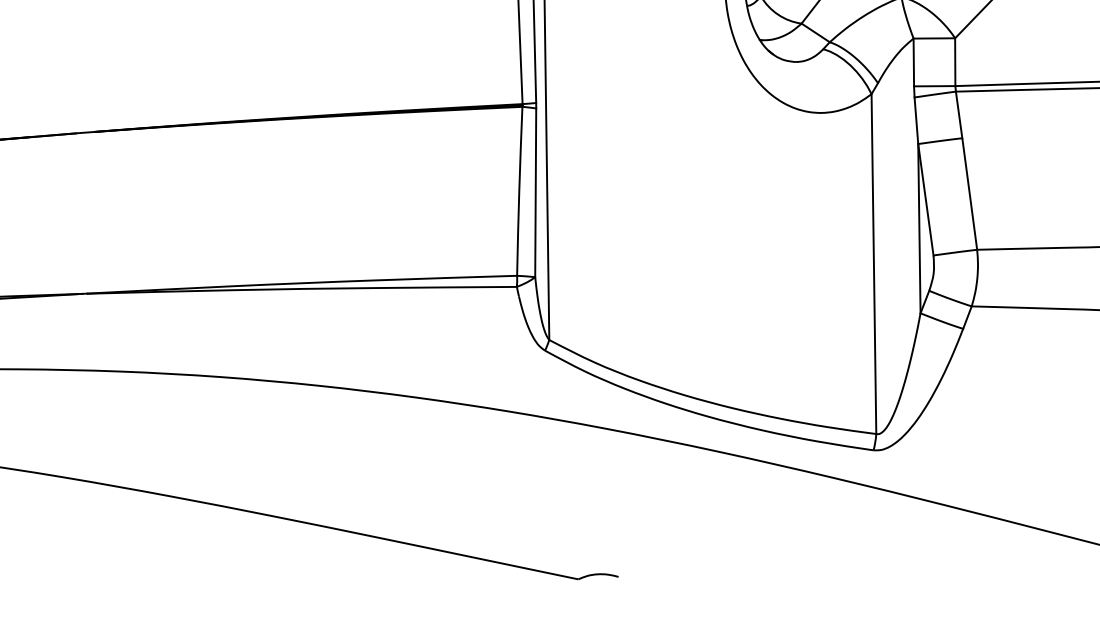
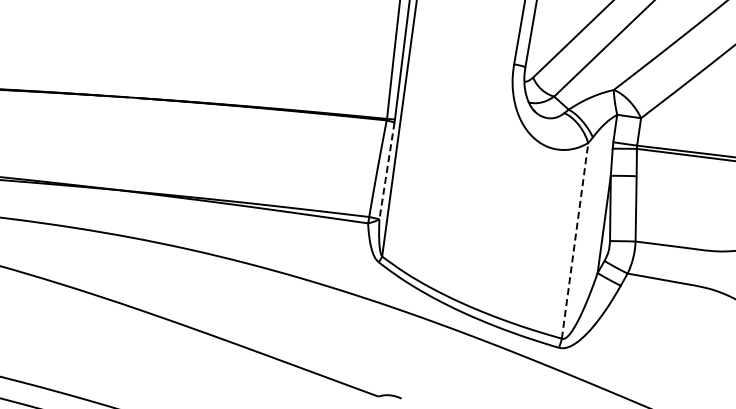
line: (536, 191) -> (387, 170), solid -> dashed
line: (874, 263) -> (575, 240), solid -> dashed

